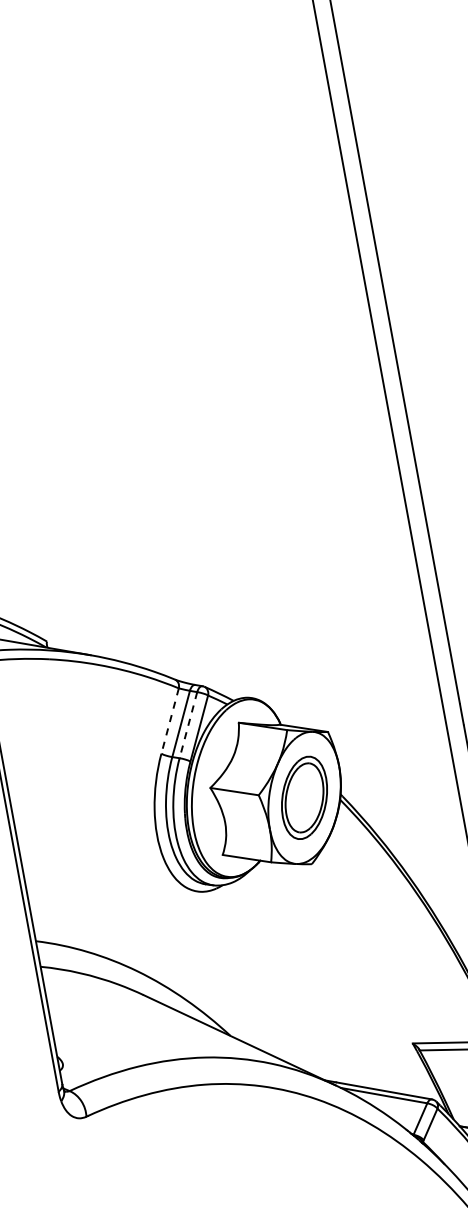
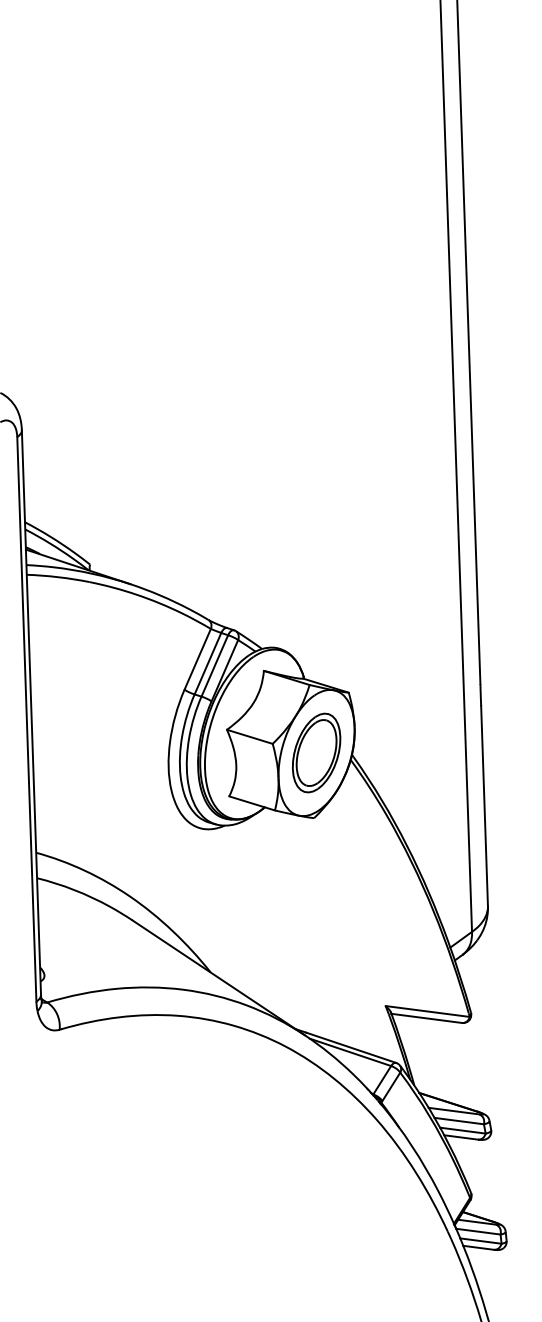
line: (169, 721) -> (197, 659), dashed -> solid
line: (188, 725) -> (214, 666), dashed -> solid

